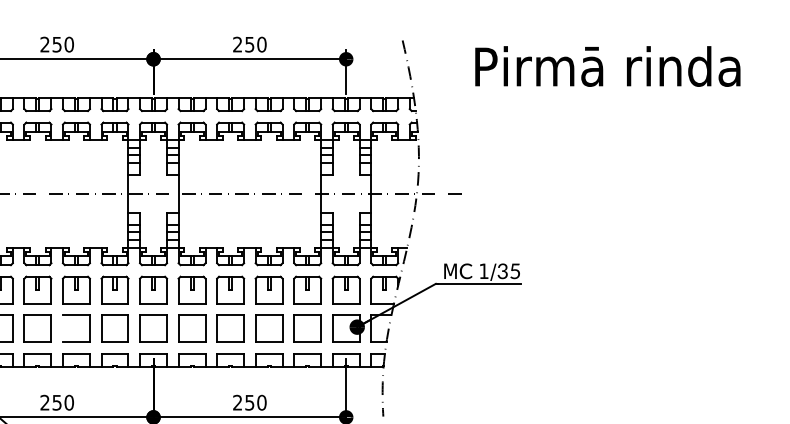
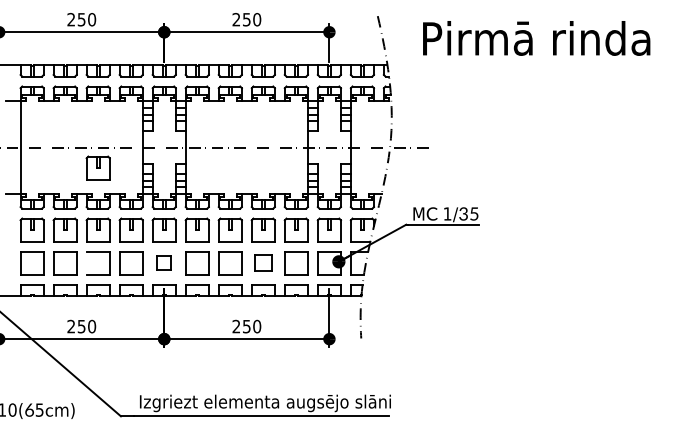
text: (607, 66) -> (536, 38), moved
part: (75, 217) -> (97, 167), added
part: (153, 329) -> (164, 263), size x0.6
part: (269, 329) -> (263, 263), size x0.7

